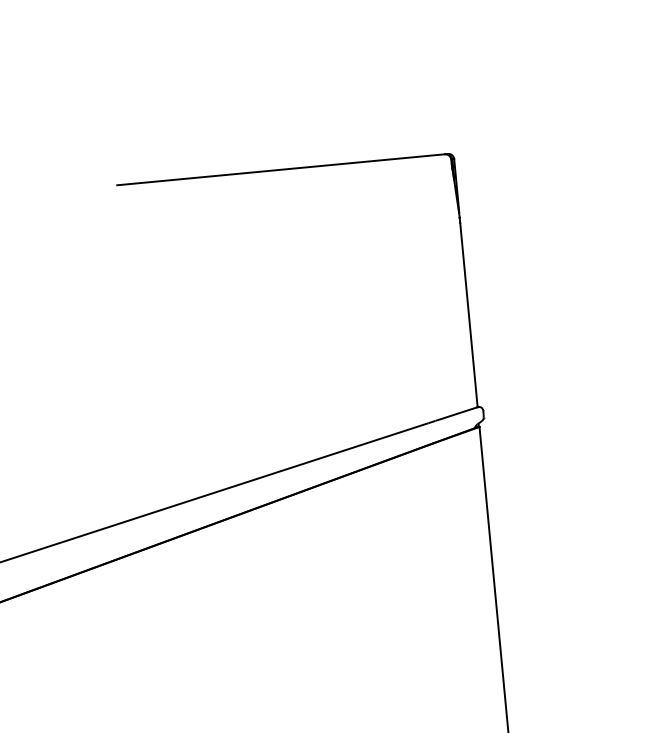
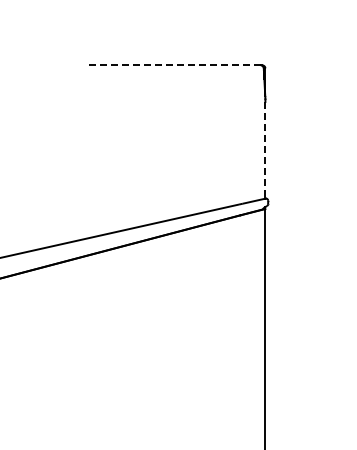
line: (280, 169) -> (174, 65), solid -> dashed
line: (469, 315) -> (265, 150), solid -> dashed

